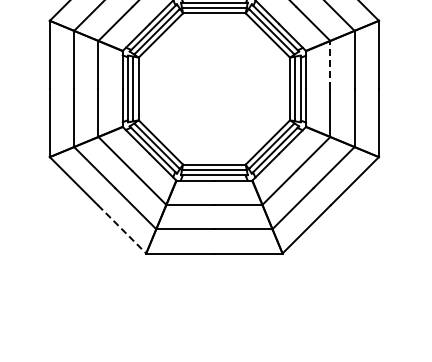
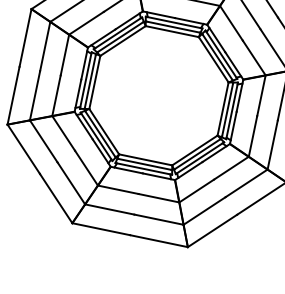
line: (330, 65) -> (261, 96), dashed -> solid
line: (122, 229) -> (56, 198), dashed -> solid

